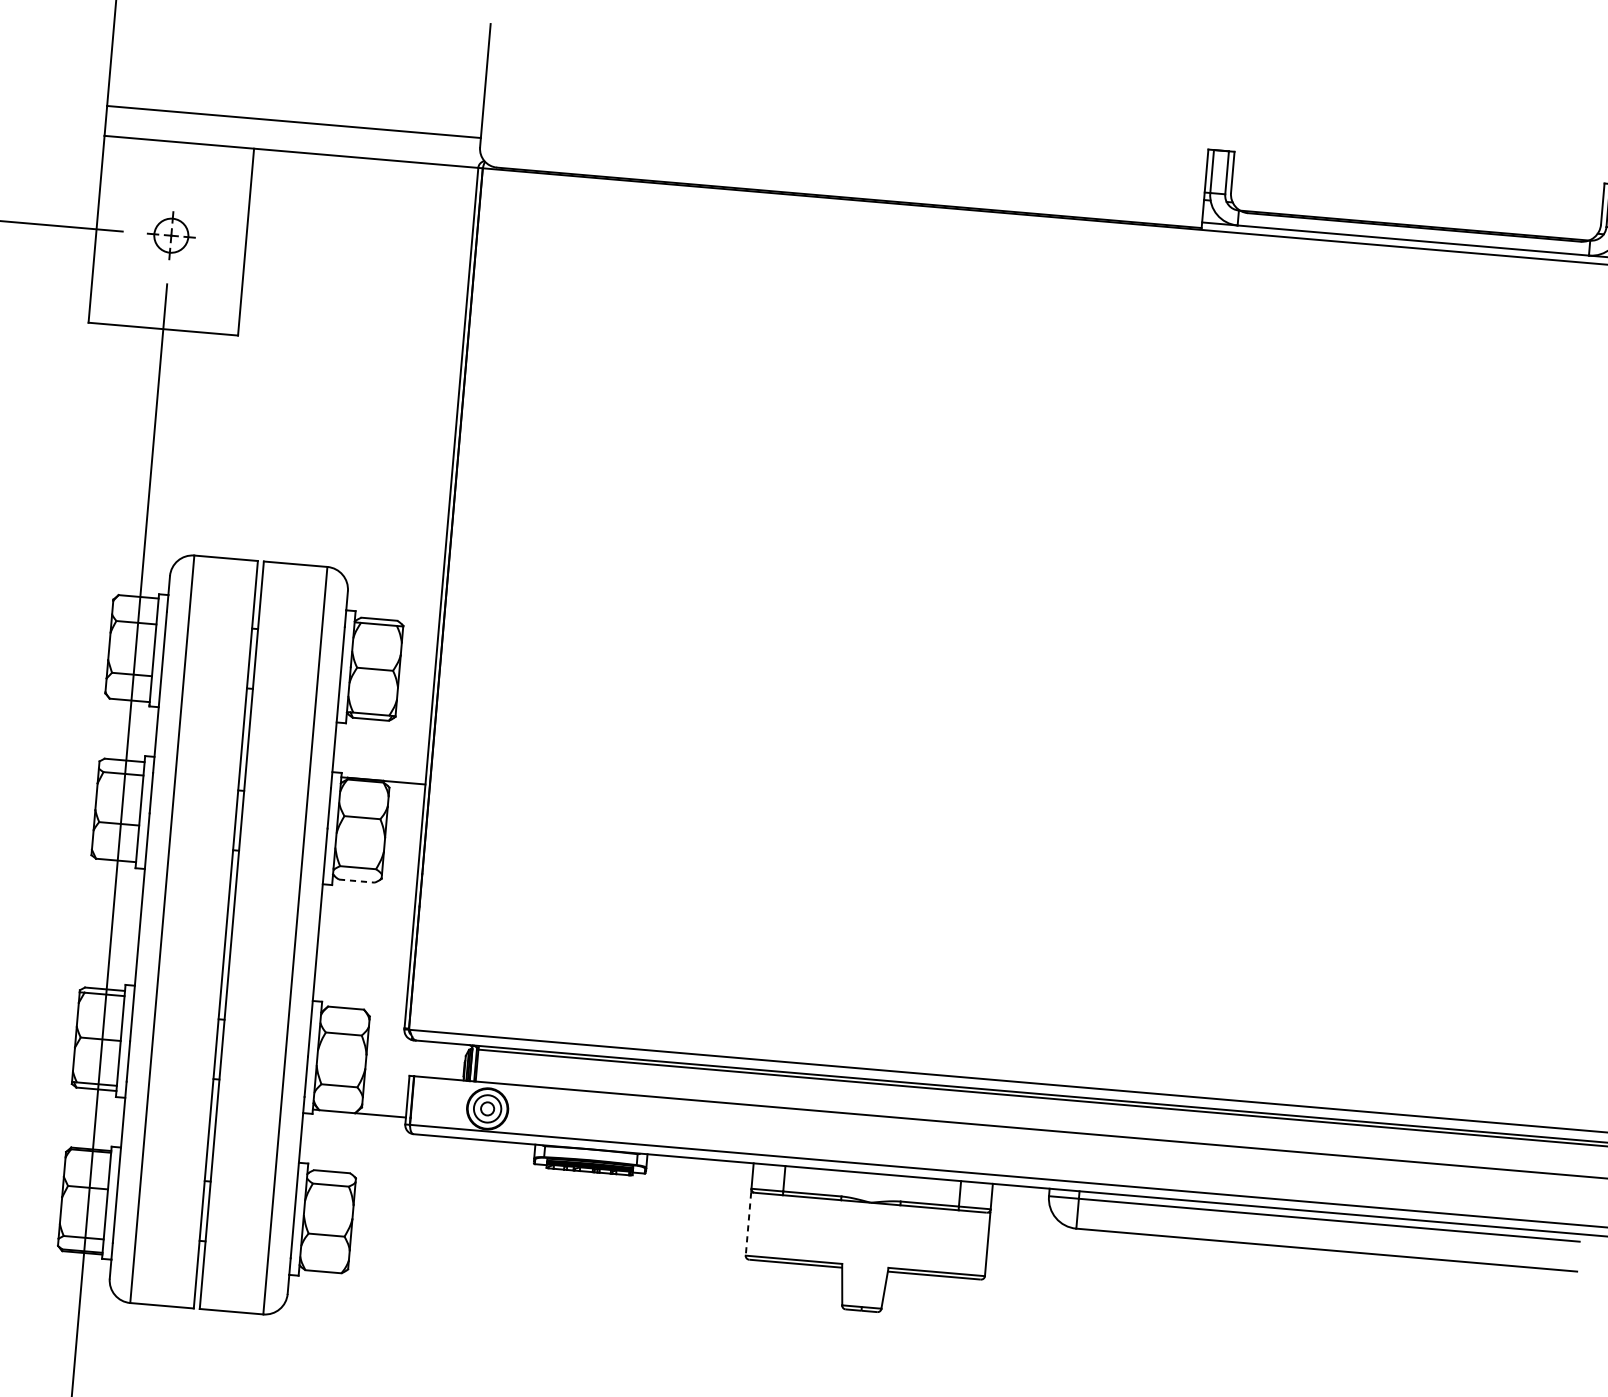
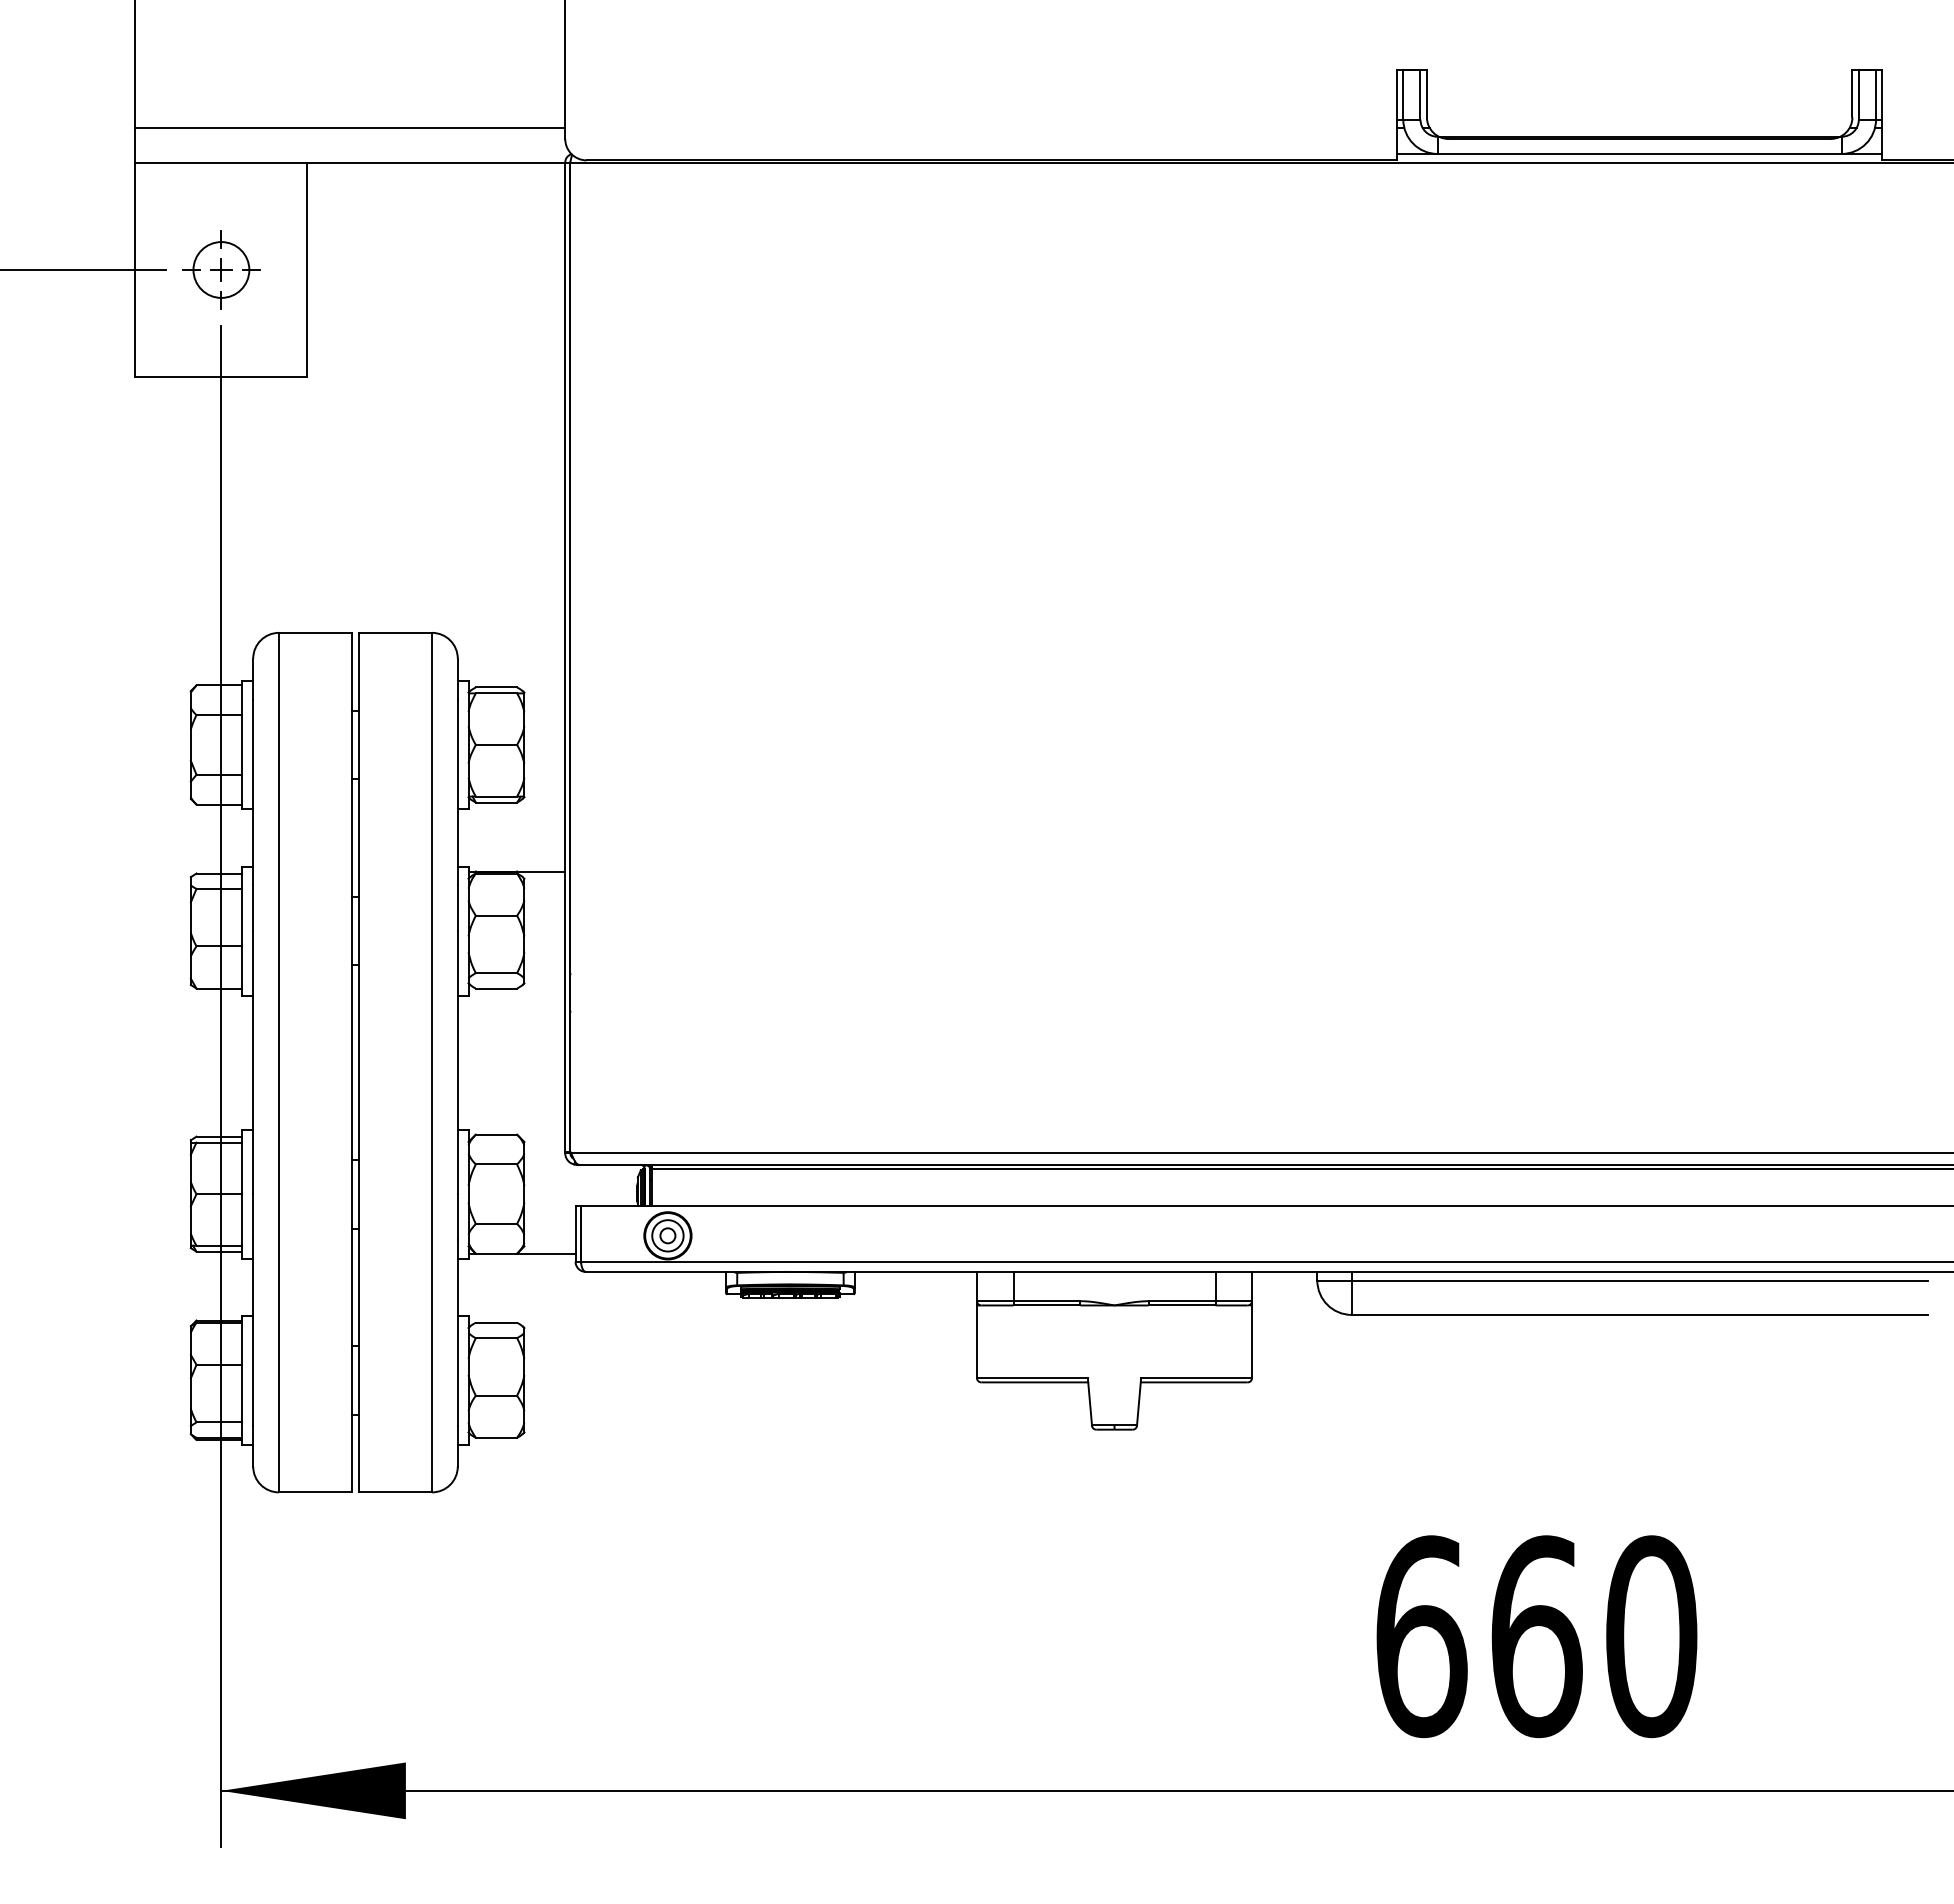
part: (171, 235) -> (221, 269), size x1.43
line: (356, 881) -> (496, 988), dashed -> solid
line: (748, 1224) -> (976, 1342), dashed -> solid

